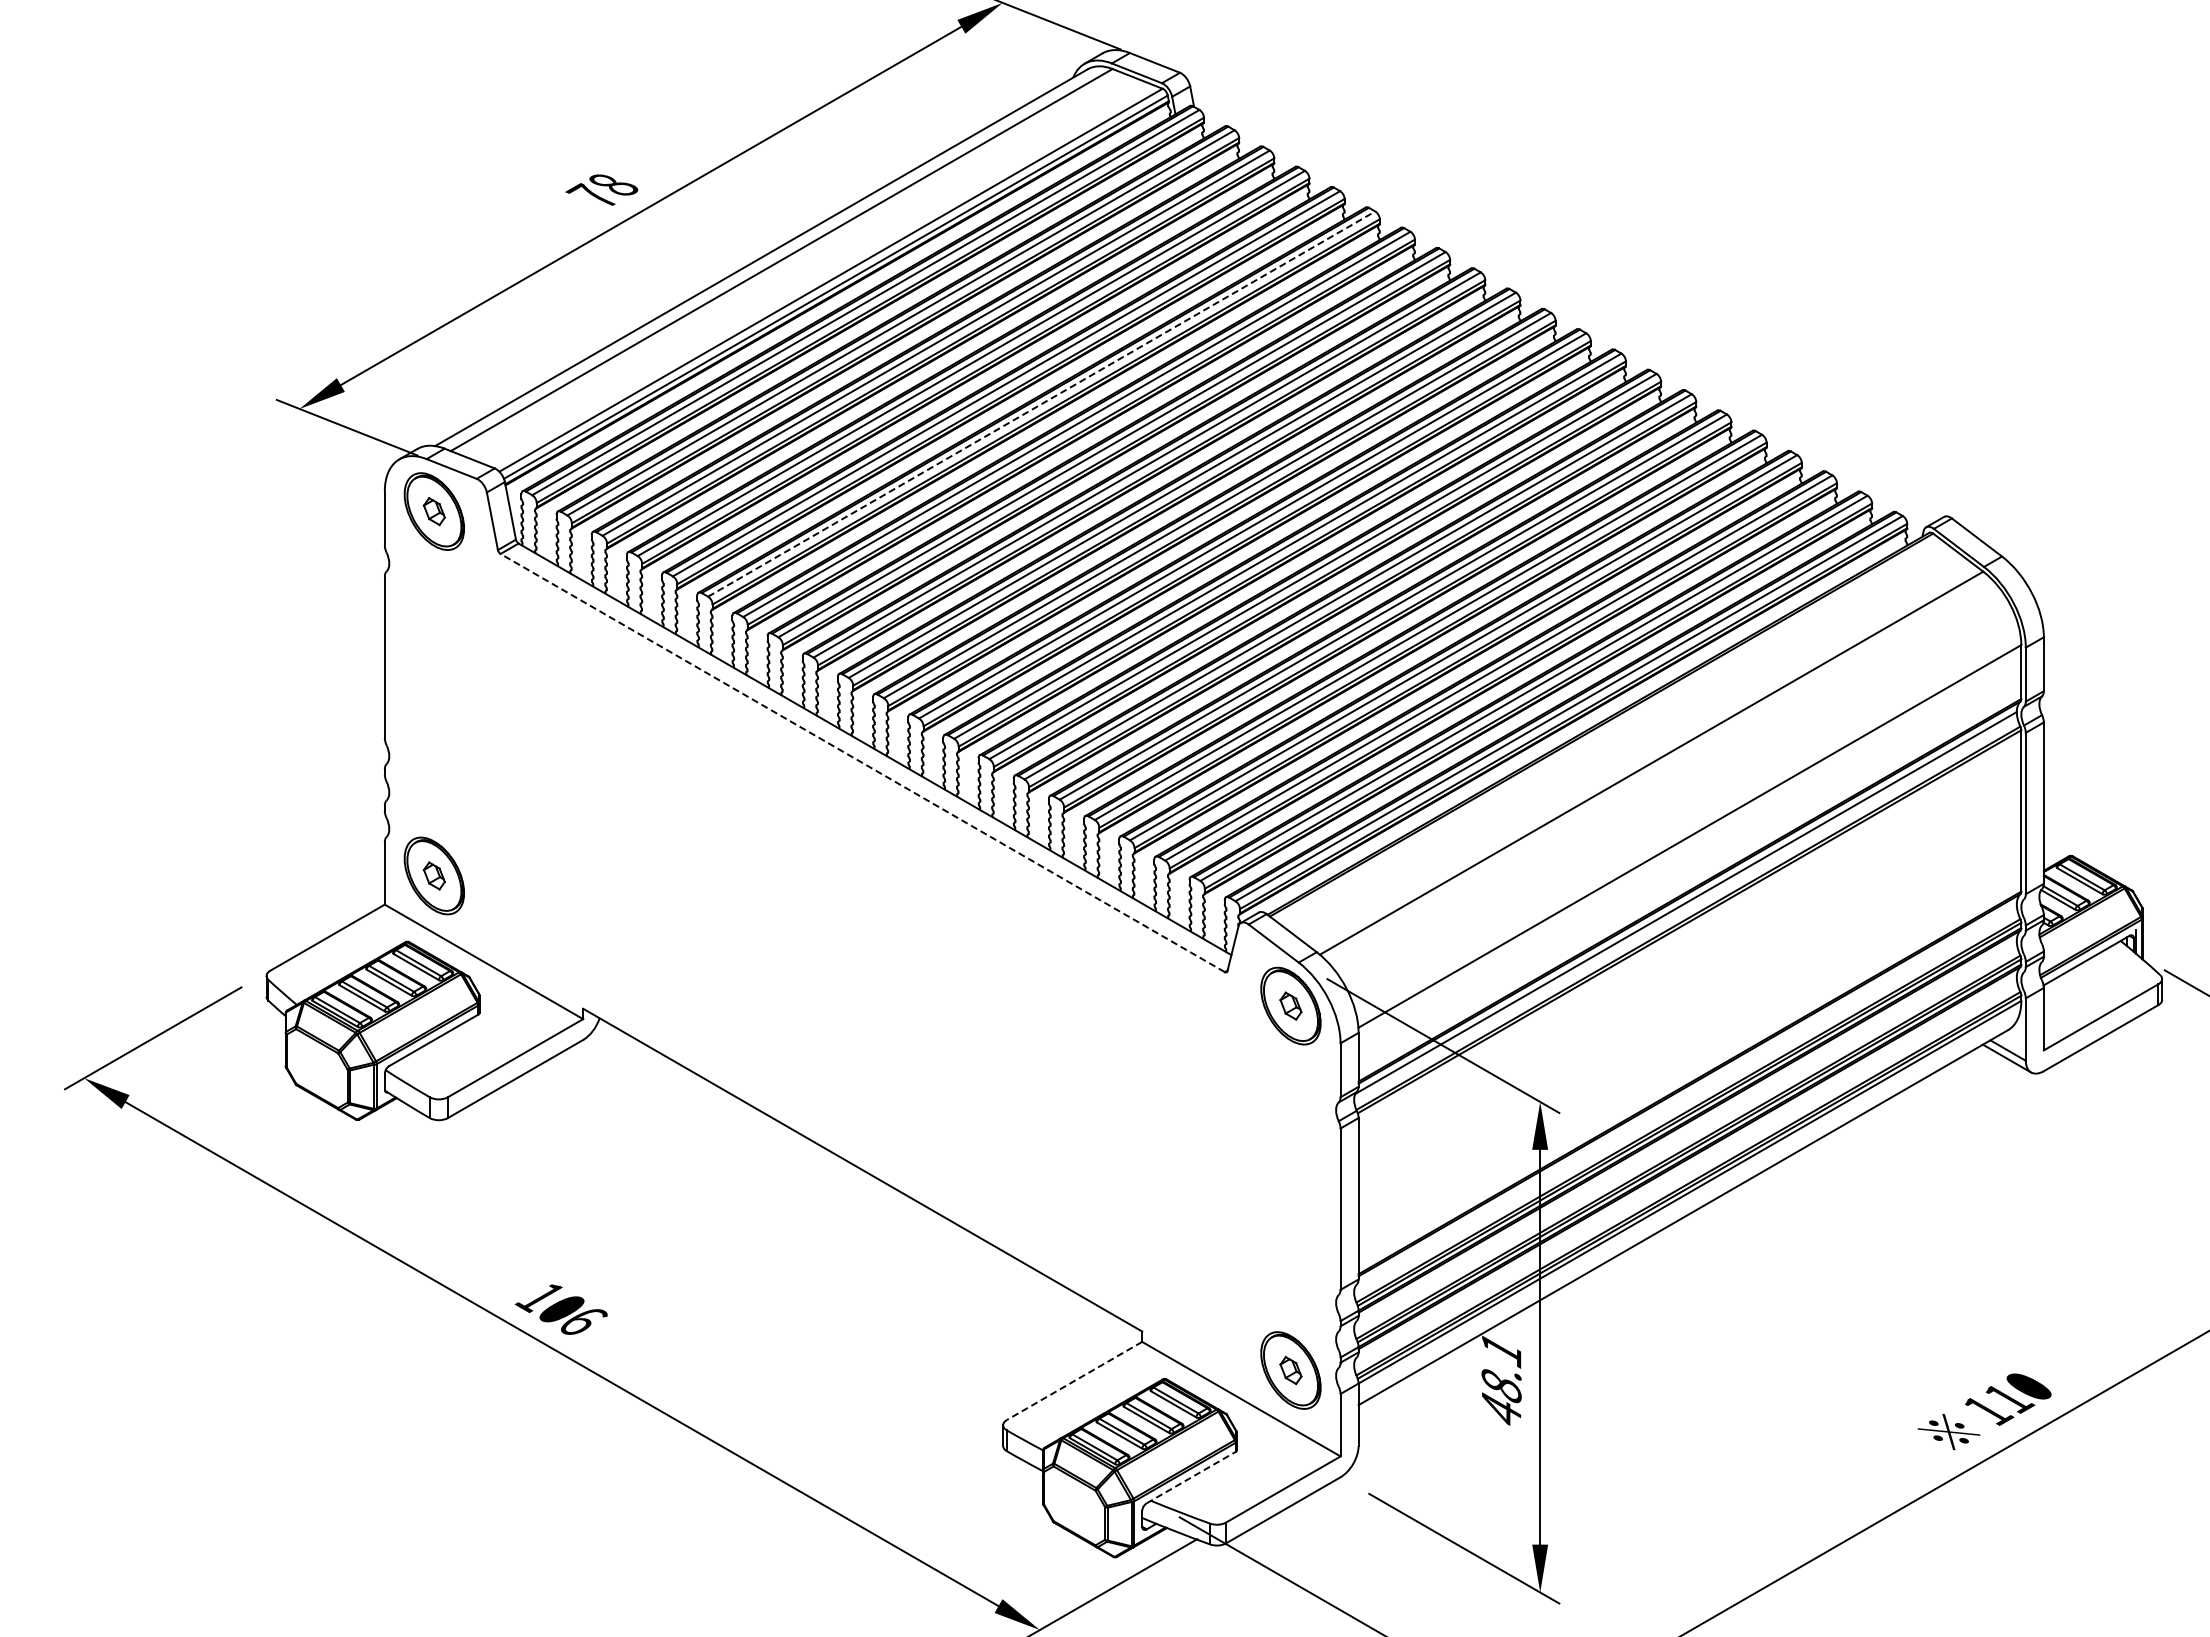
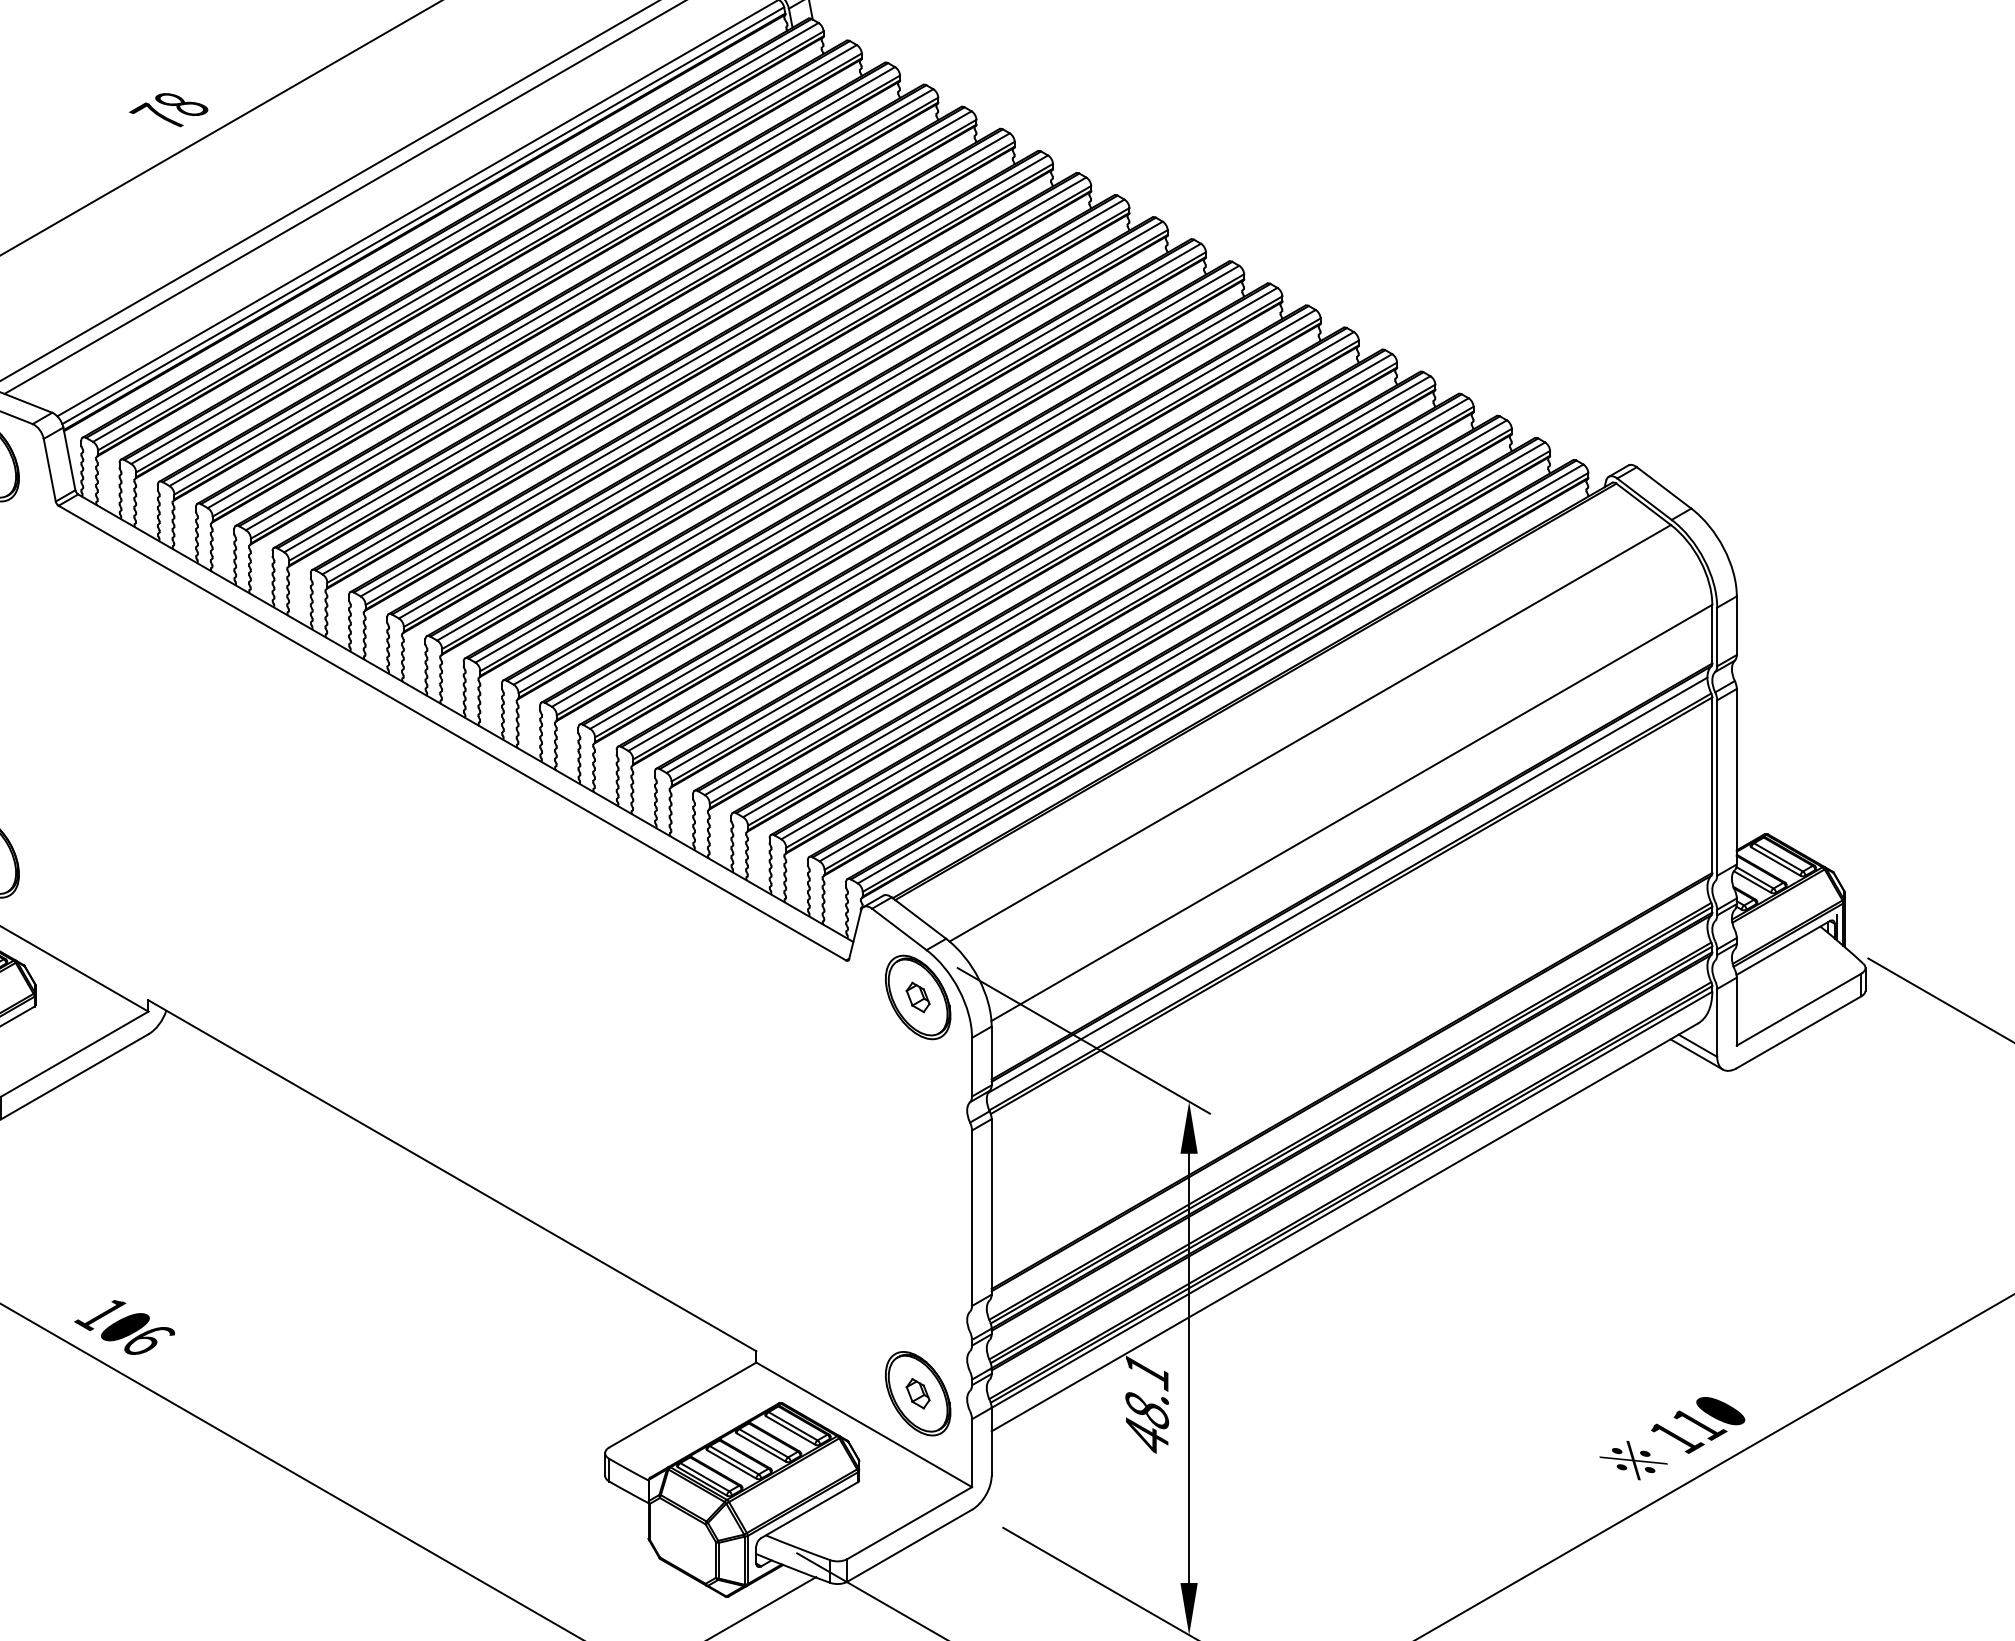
line: (1042, 403) -> (647, 342), dashed -> solid
line: (862, 762) -> (452, 732), dashed -> solid
line: (1074, 1381) -> (682, 1405), dashed -> solid
line: (1191, 1477) -> (809, 1510), dashed -> solid

